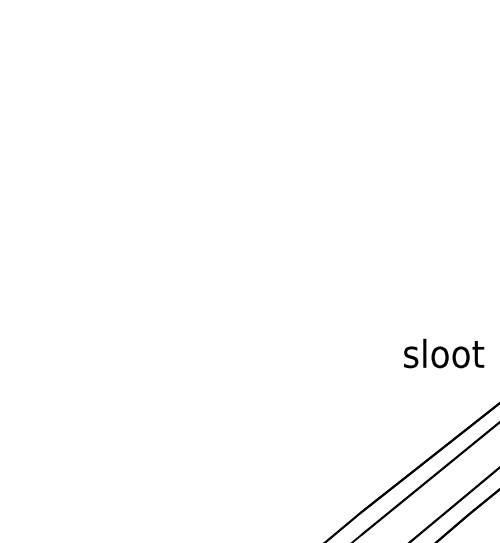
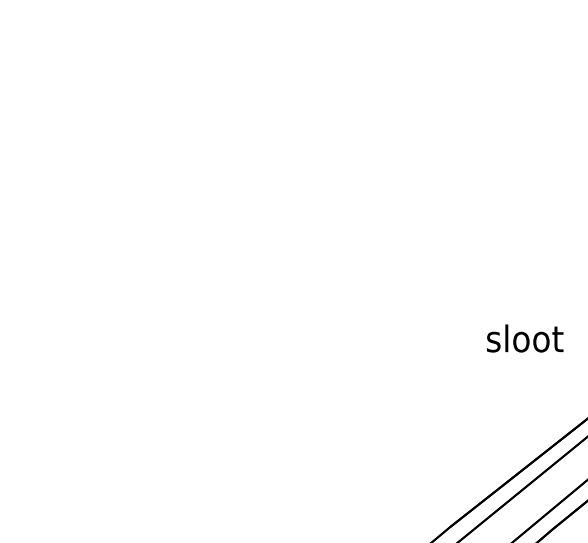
text: (444, 353) -> (525, 338), moved

